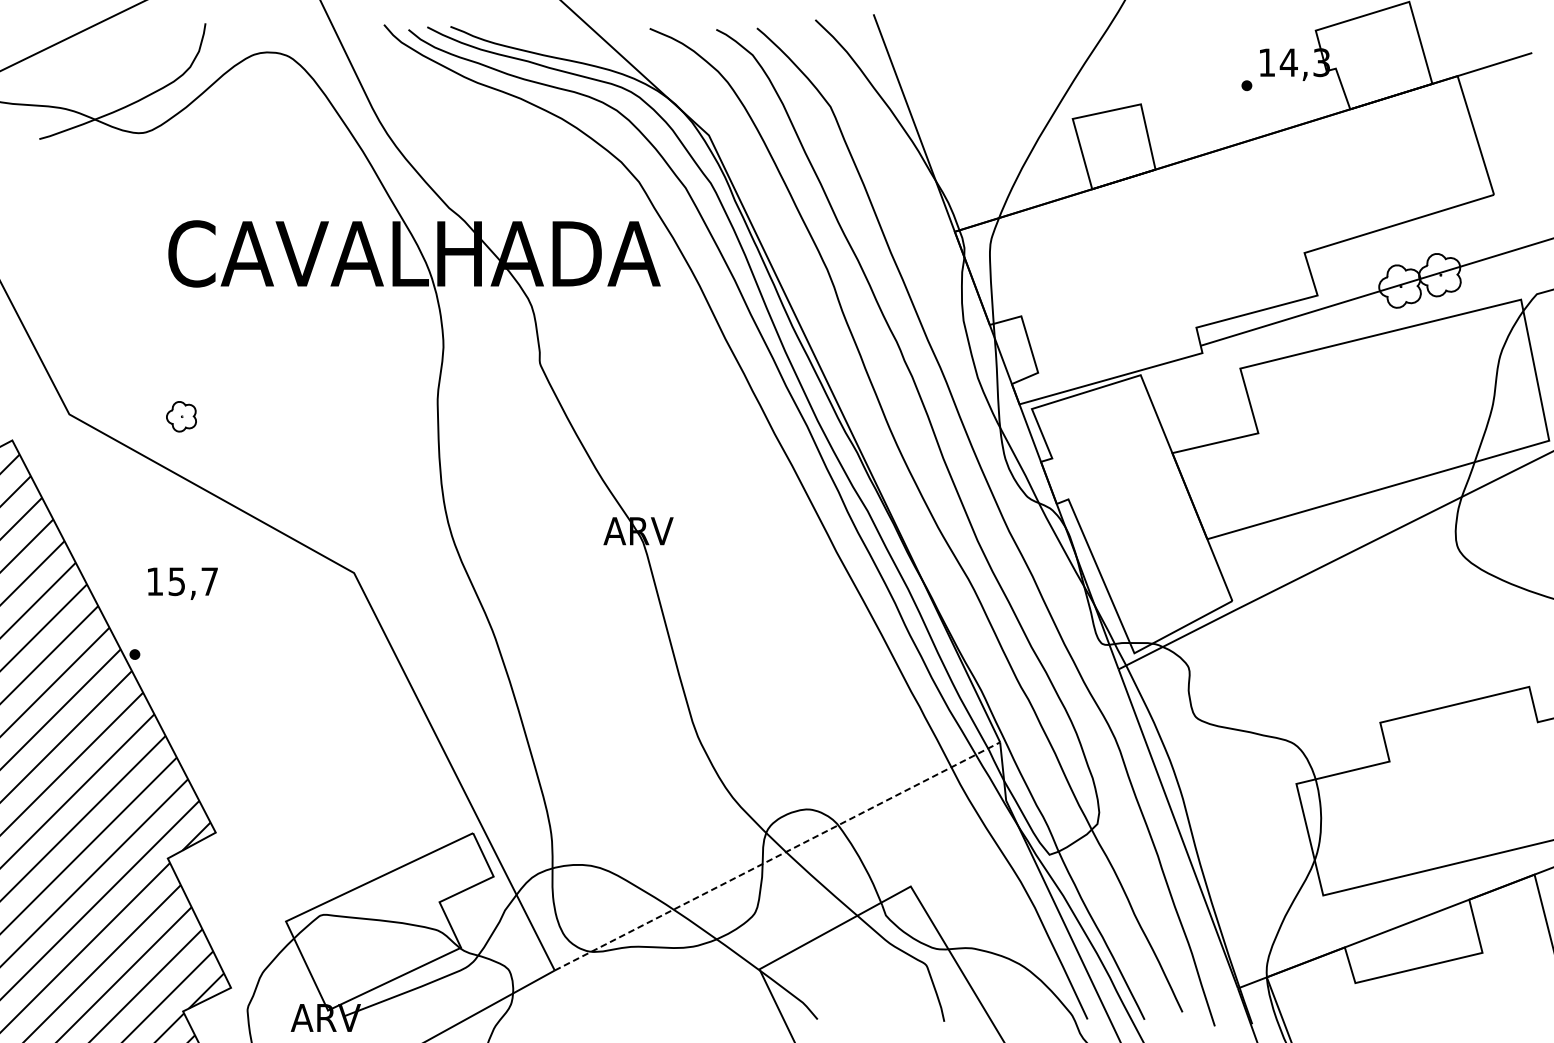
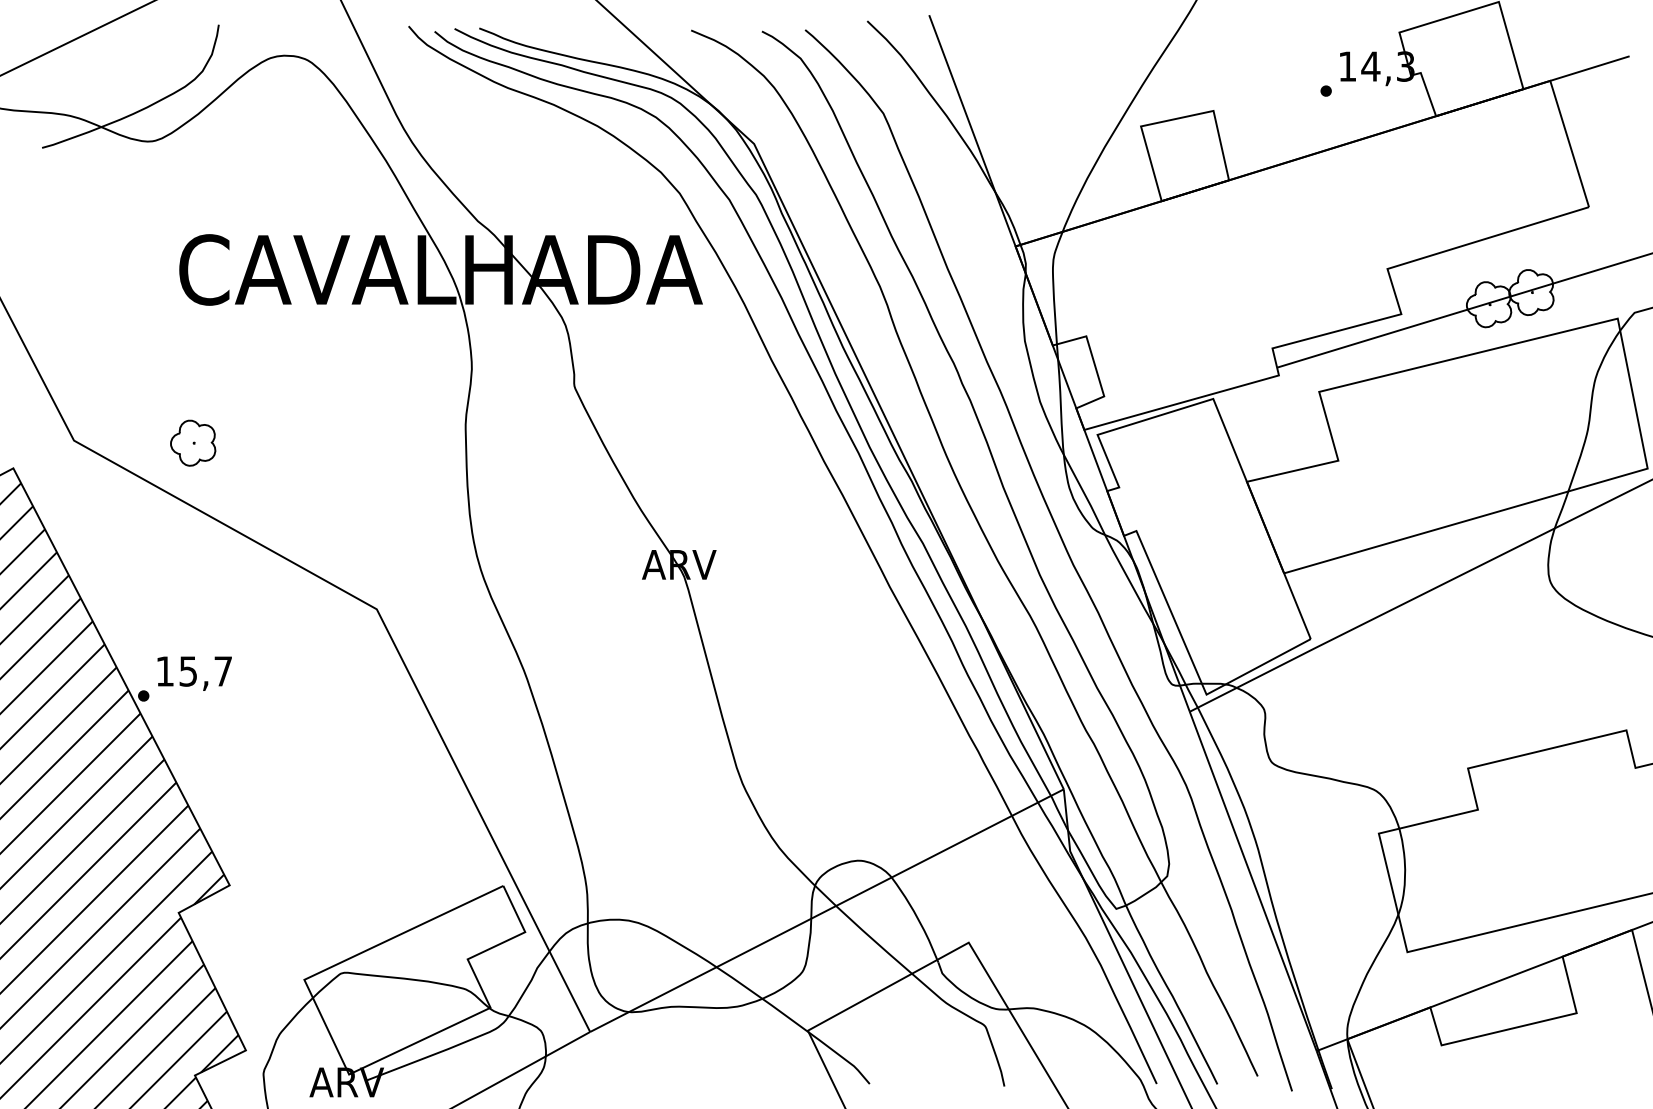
part: (181, 416) -> (193, 442), size x1.43
text: (182, 583) -> (194, 673), moved
line: (777, 856) -> (827, 910), dashed -> solid

